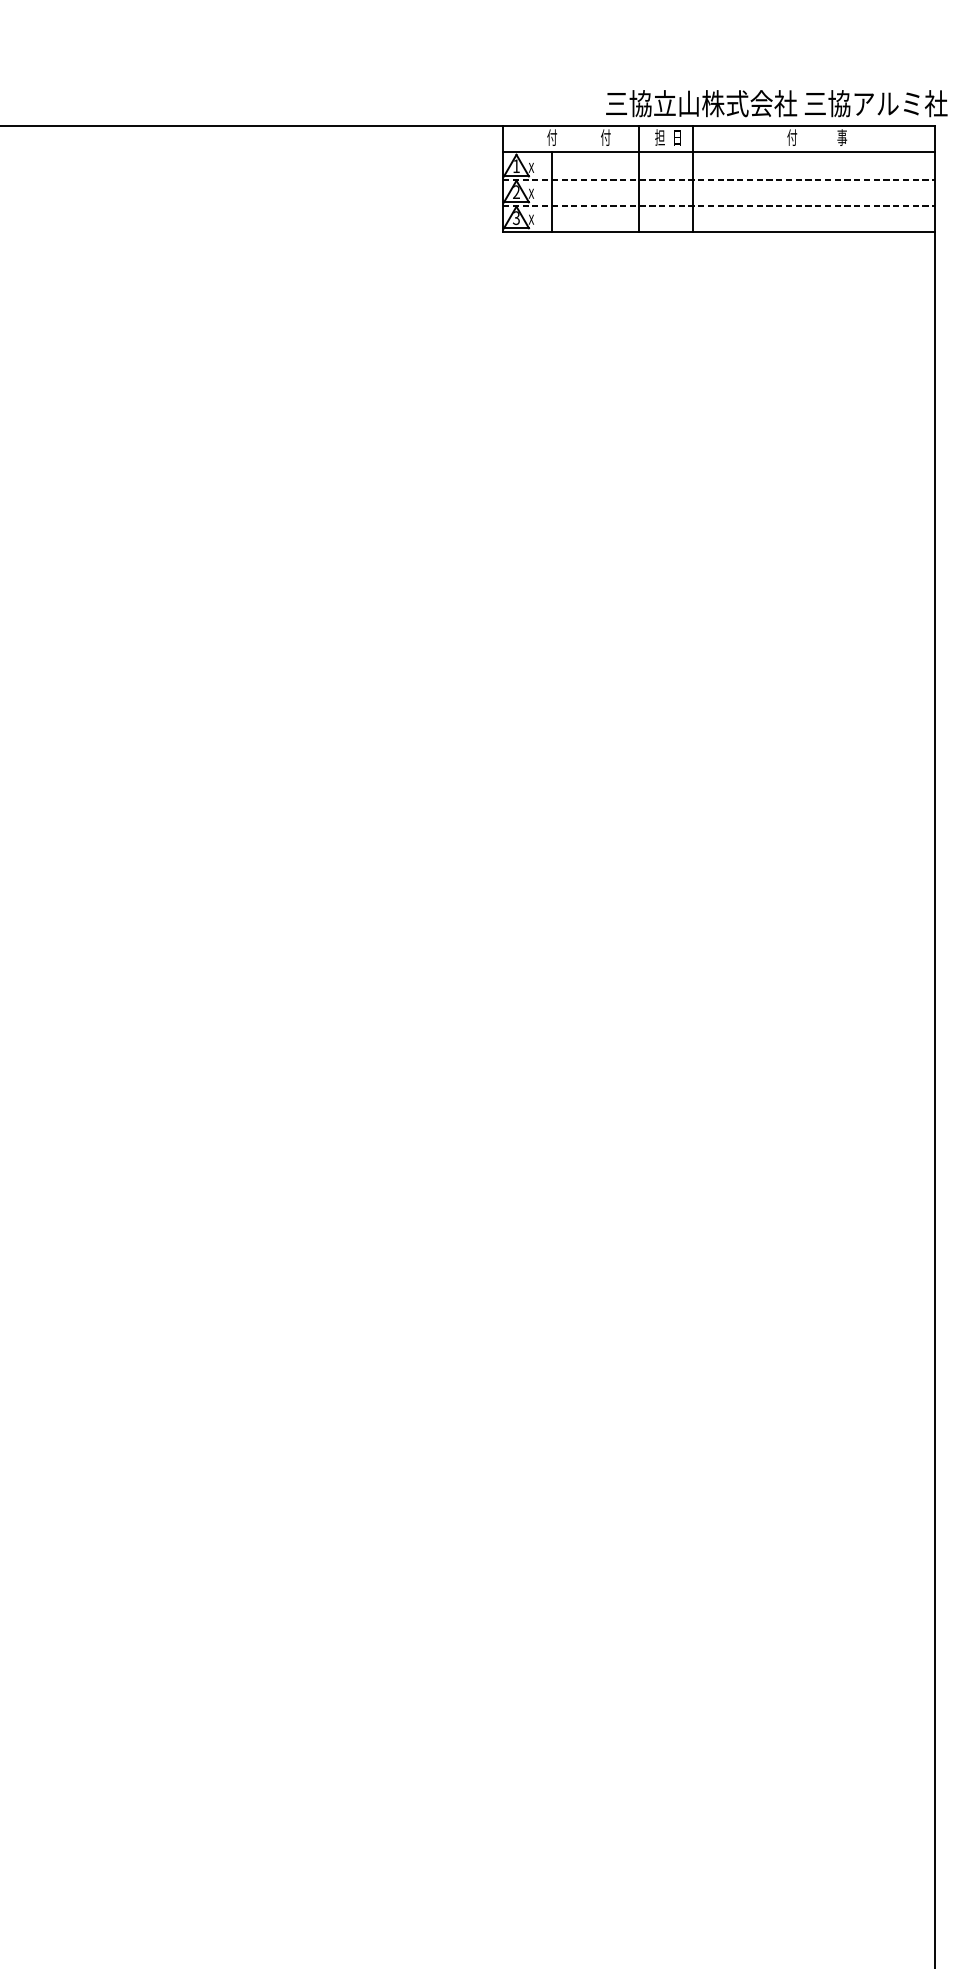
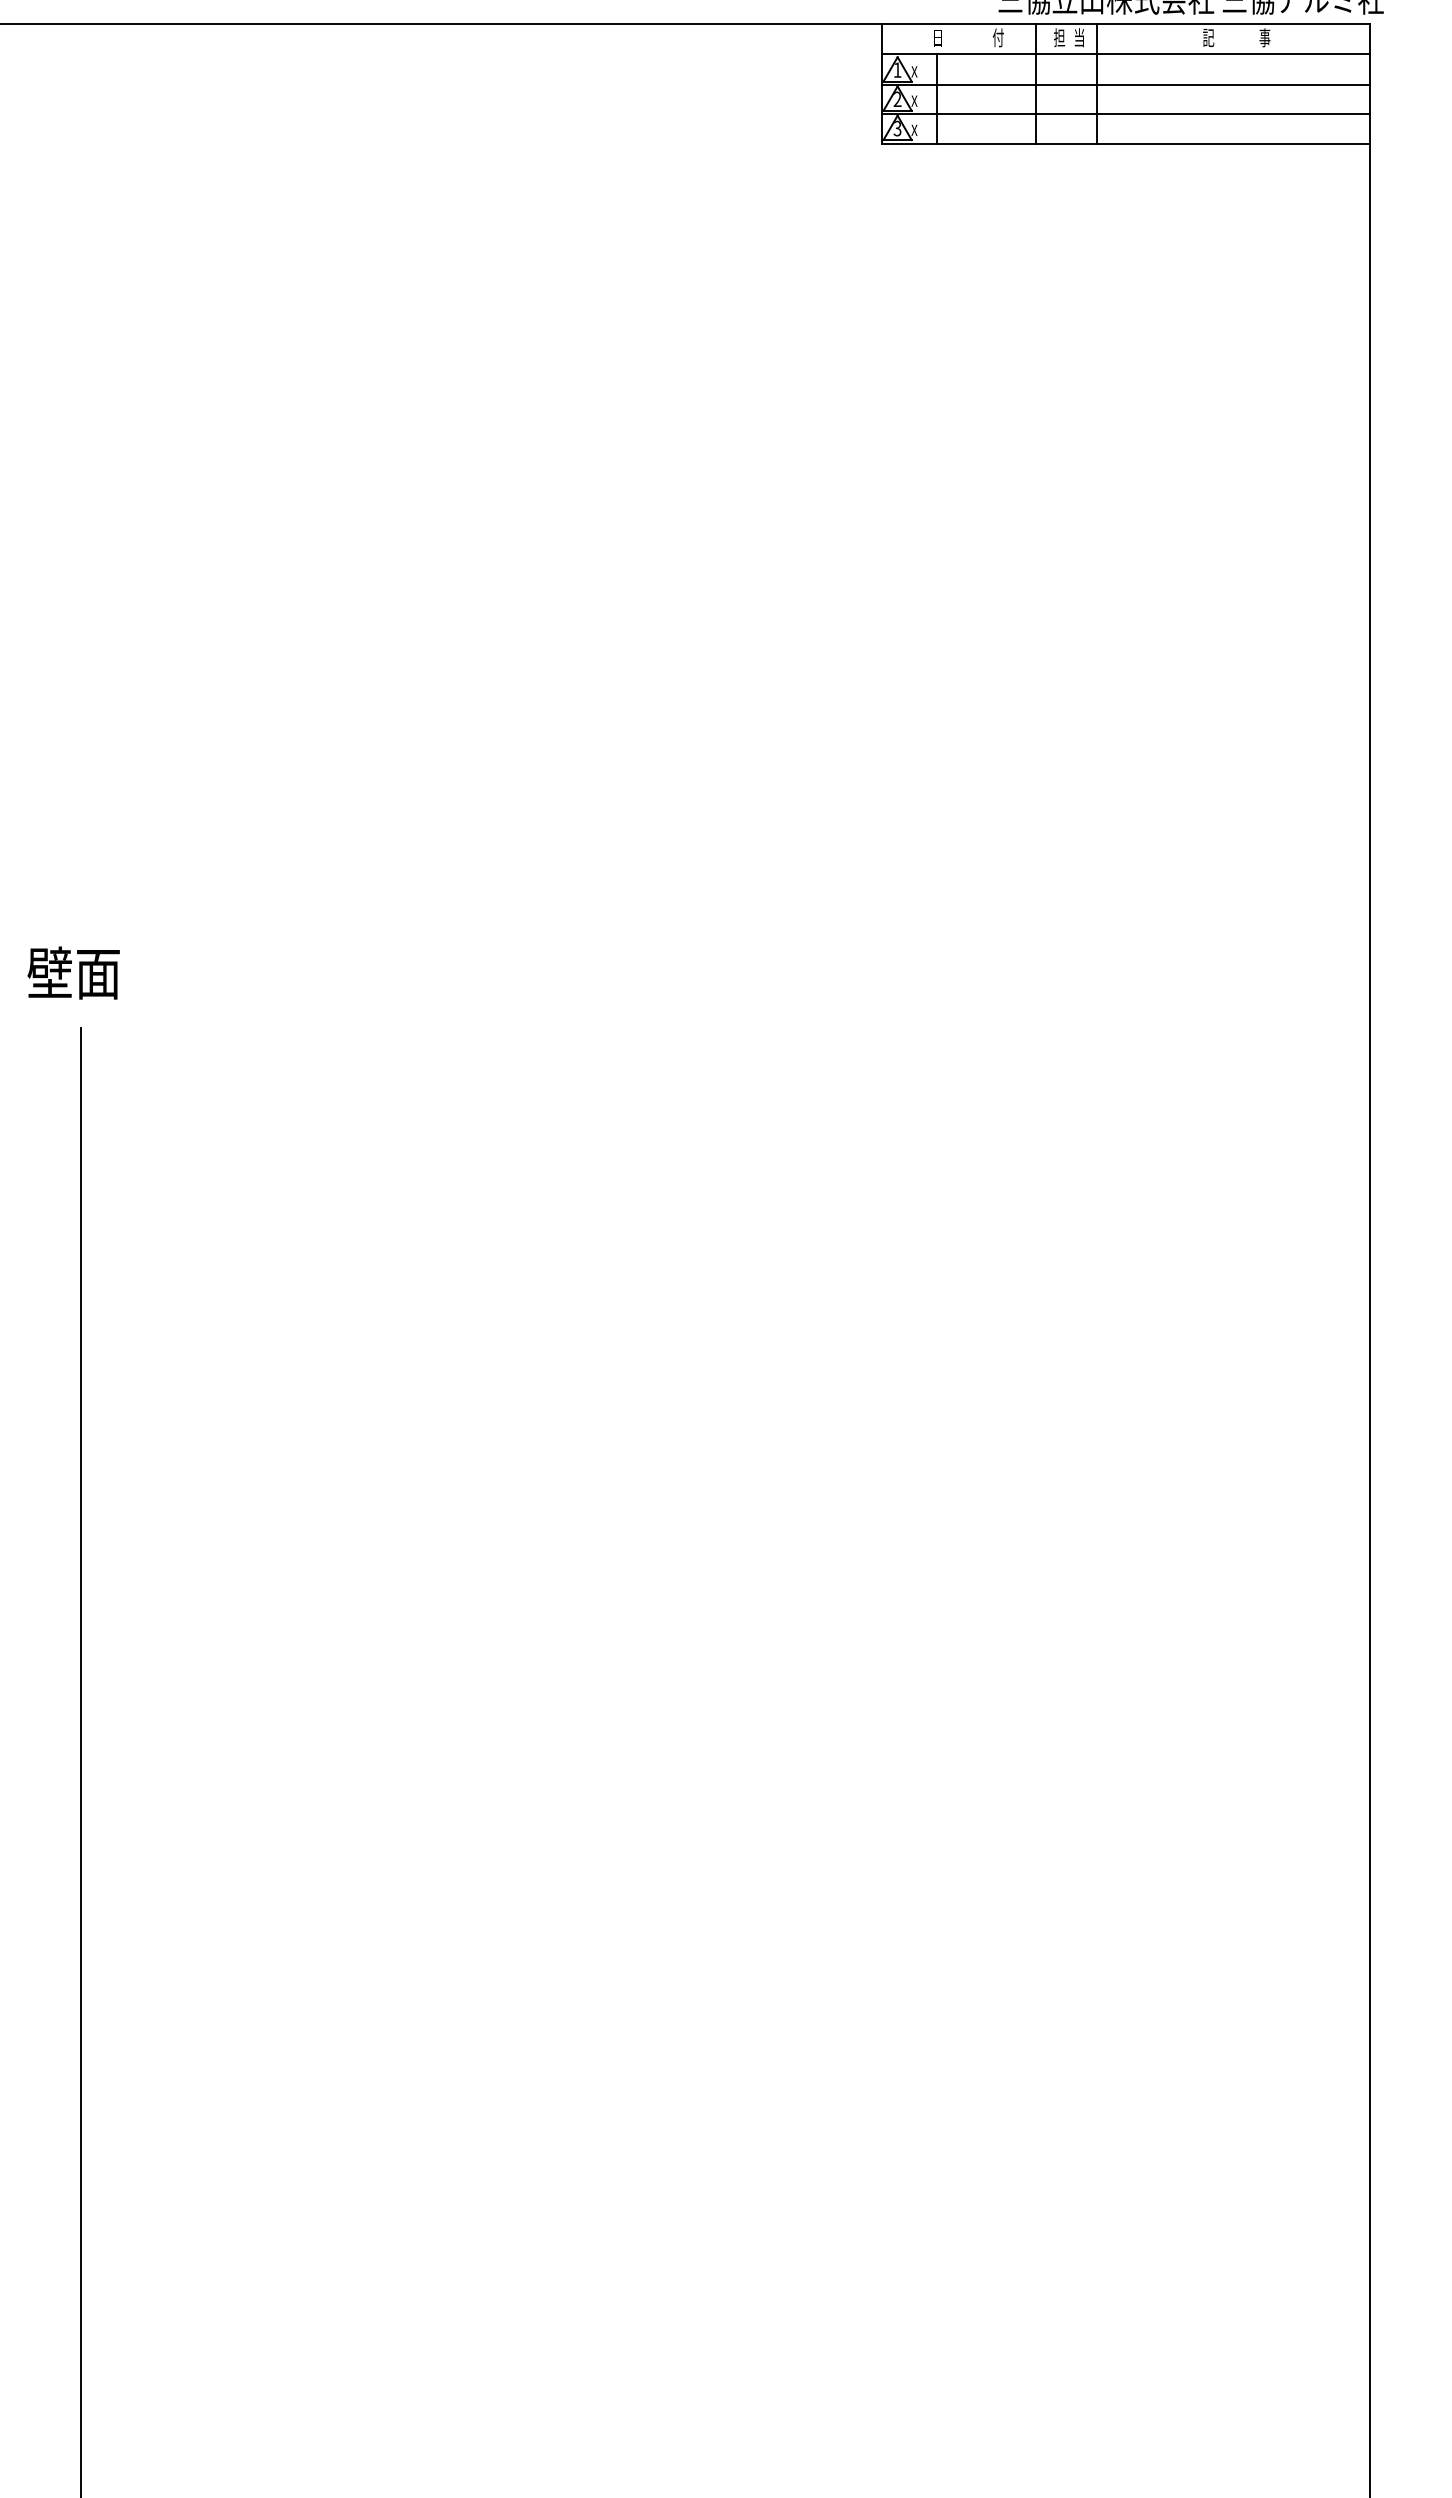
text: (551, 137) -> (937, 37), 付 -> 日
text: (676, 137) -> (1078, 37), 日 -> 当
text: (792, 137) -> (1208, 37), 付 -> 記
line: (719, 179) -> (1126, 85), dashed -> solid
line: (719, 205) -> (1126, 114), dashed -> solid

